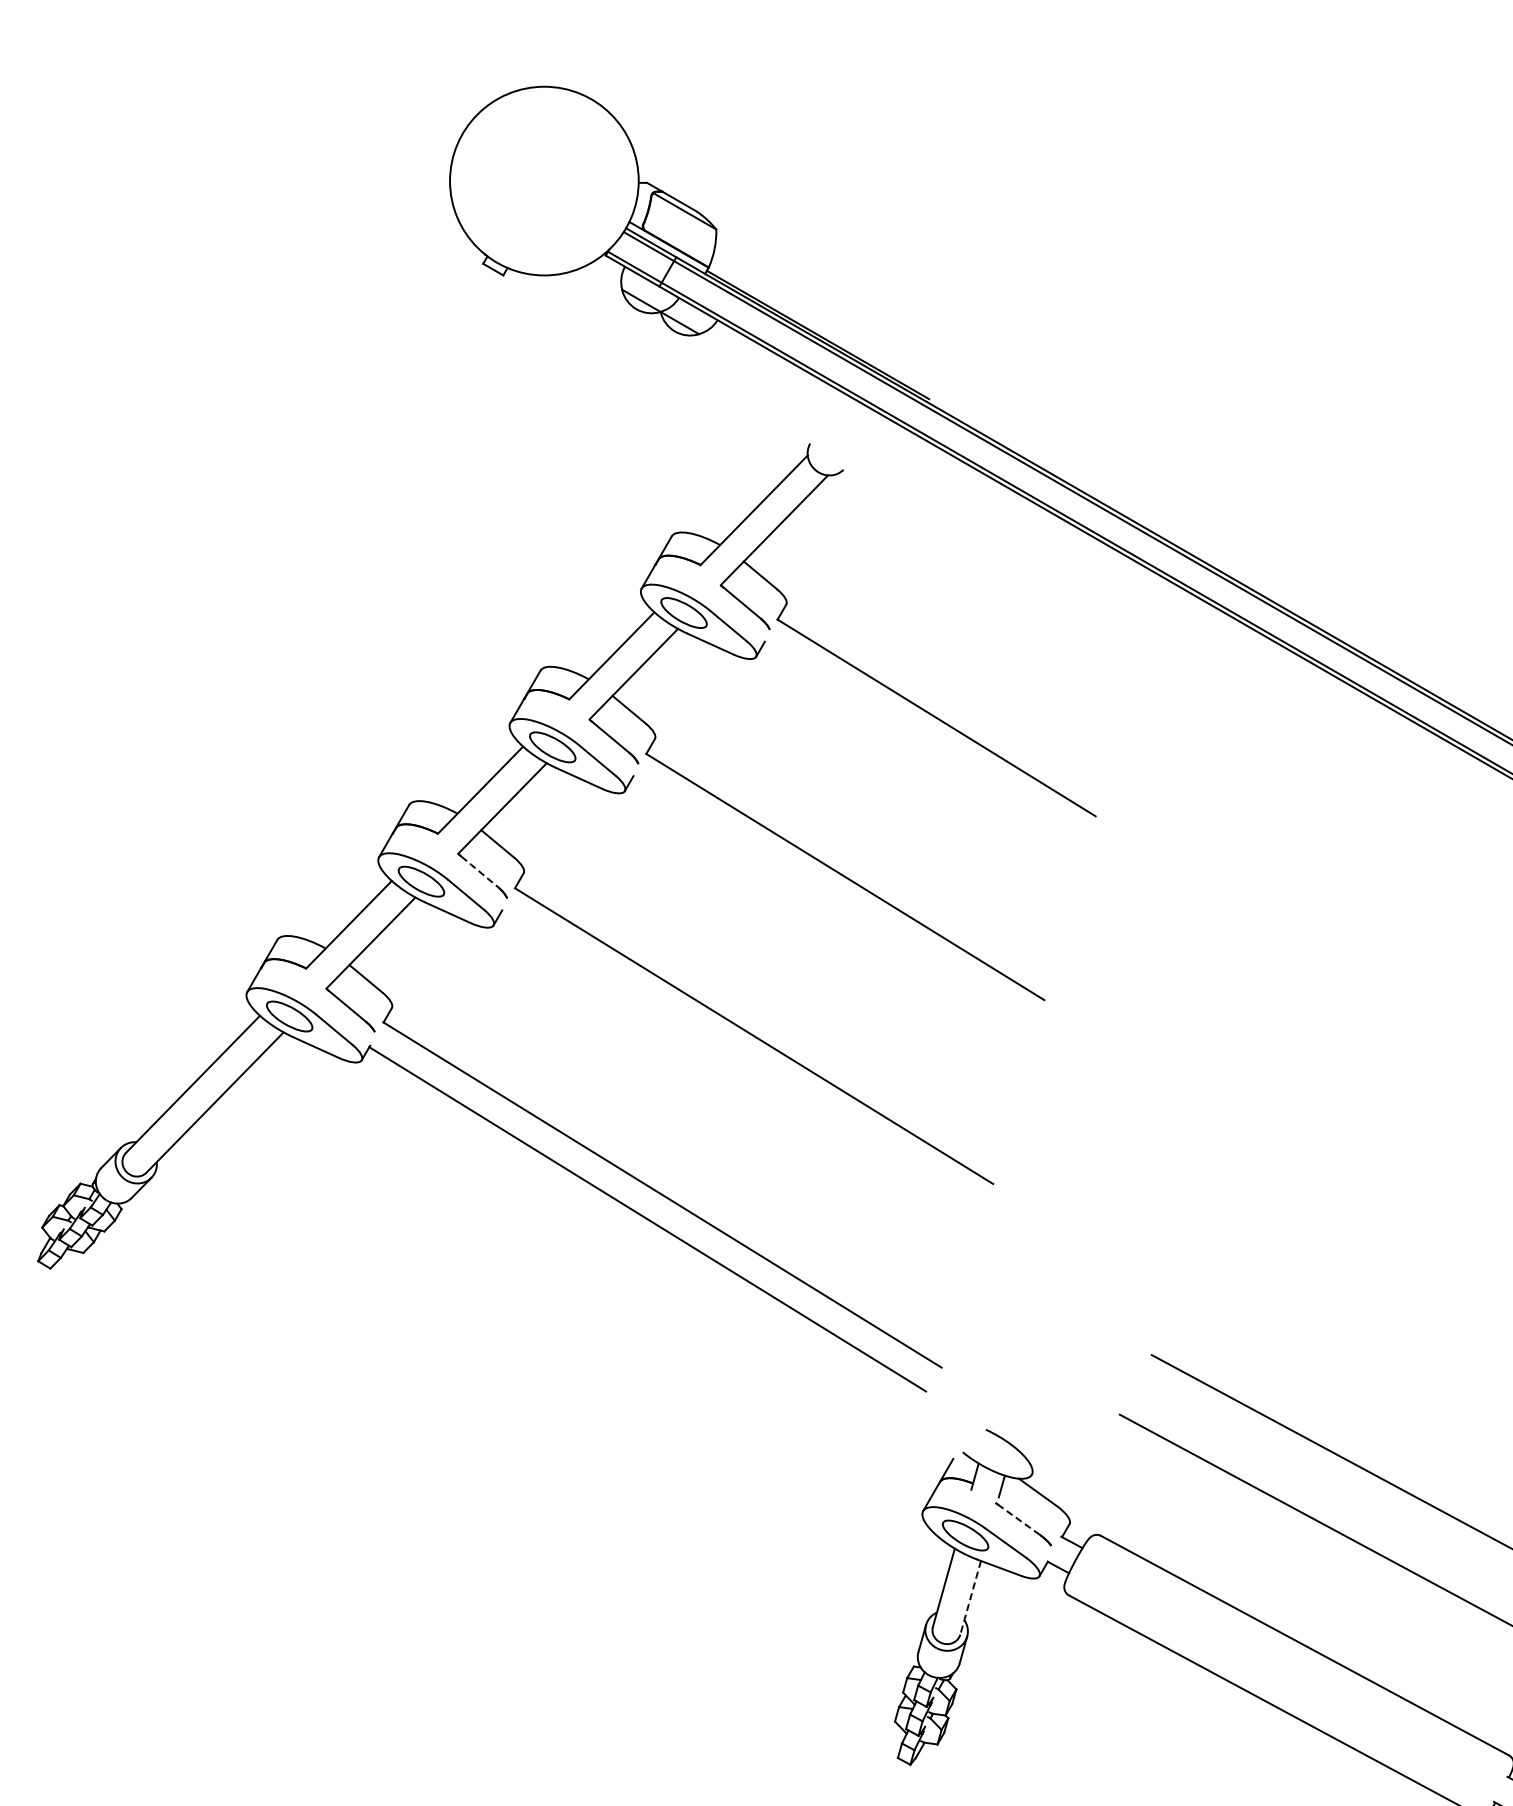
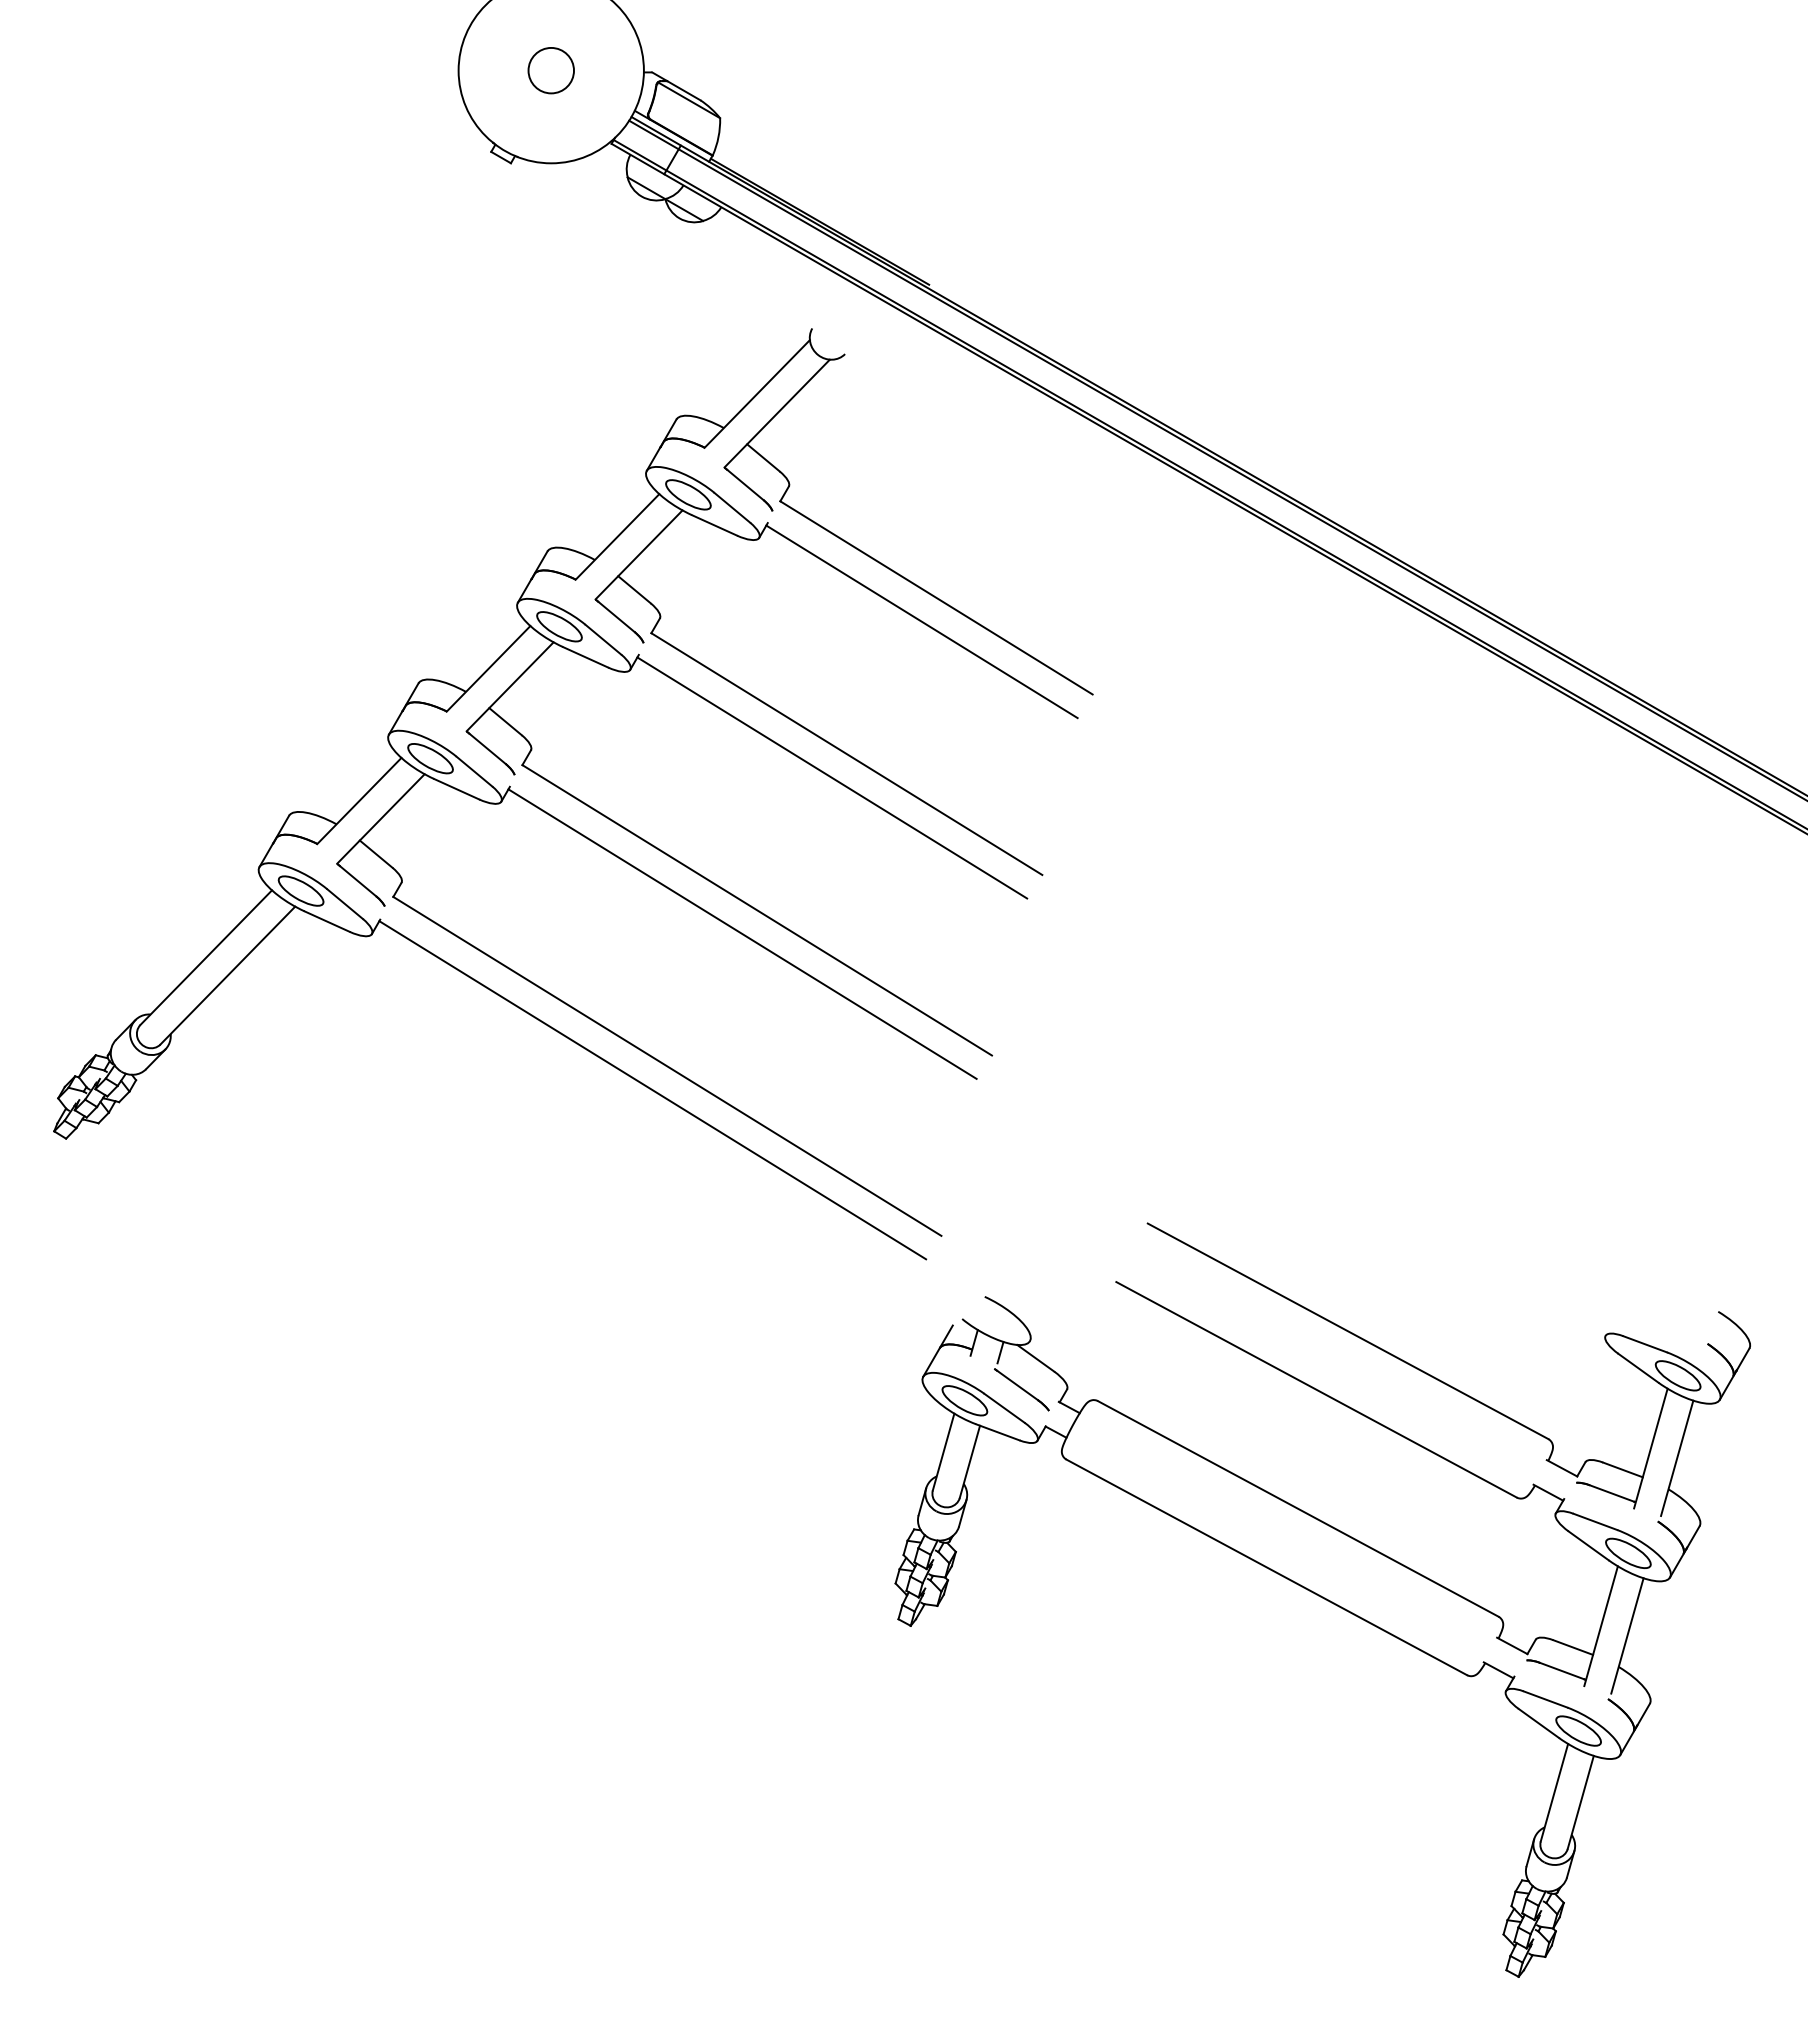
circle: (543, 180) -> (550, 70), added
line: (921, 742) -> (921, 621), added
line: (480, 872) -> (488, 749), dashed -> solid
line: (830, 900) -> (832, 777), added
line: (739, 1059) -> (742, 933), added
line: (1019, 1519) -> (1017, 1385), dashed -> solid
line: (970, 1597) -> (969, 1461), dashed -> solid

